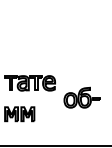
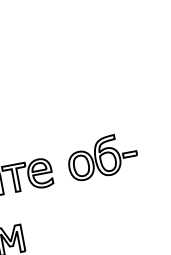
part: (81, 97) -> (101, 156), moved

